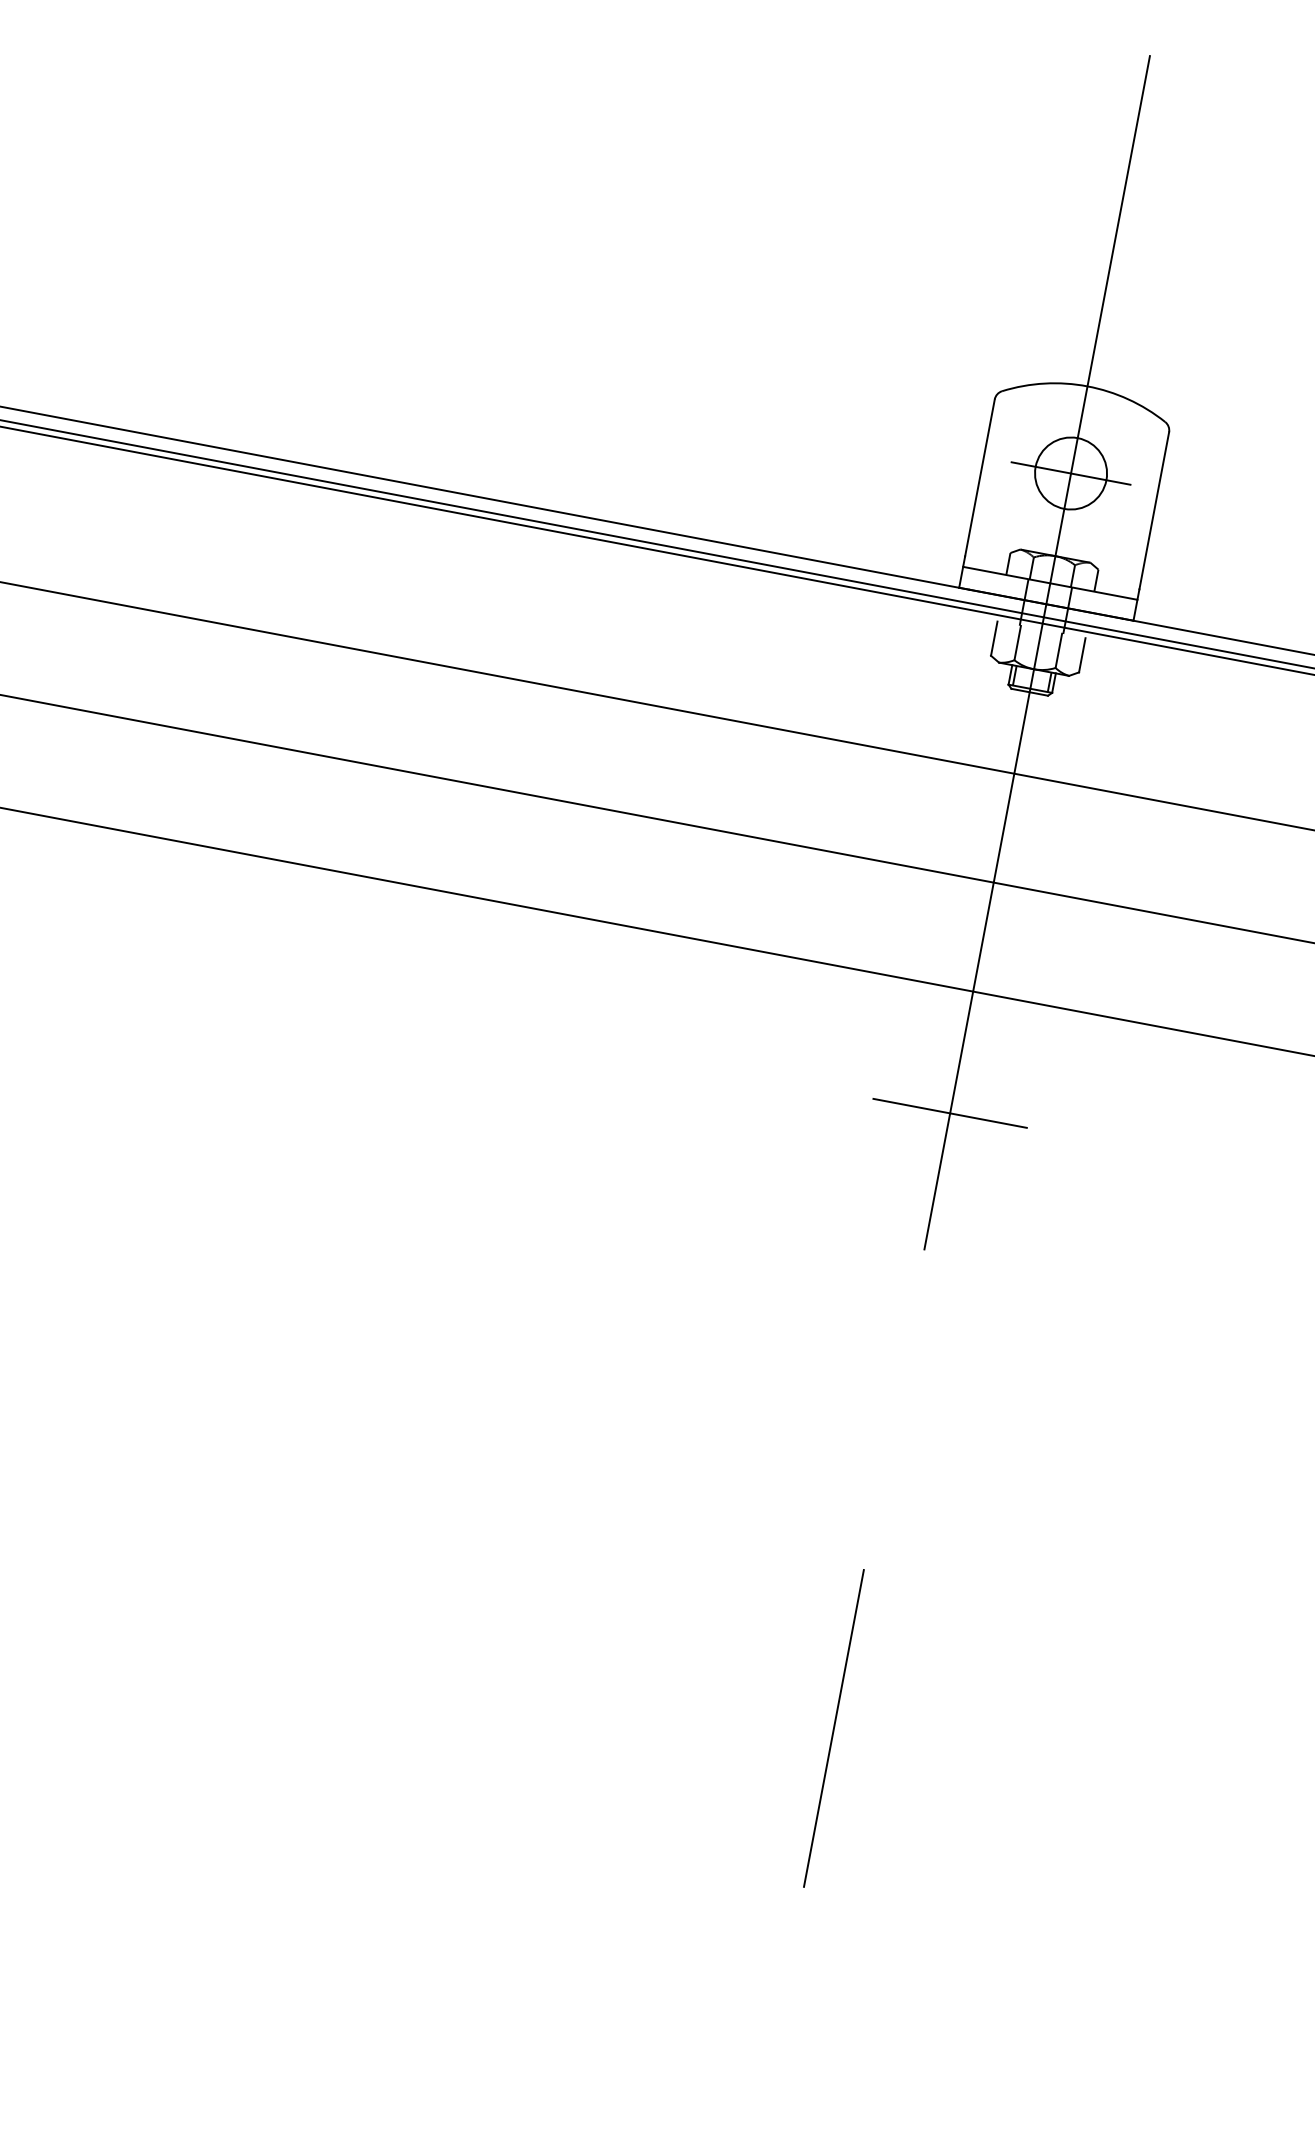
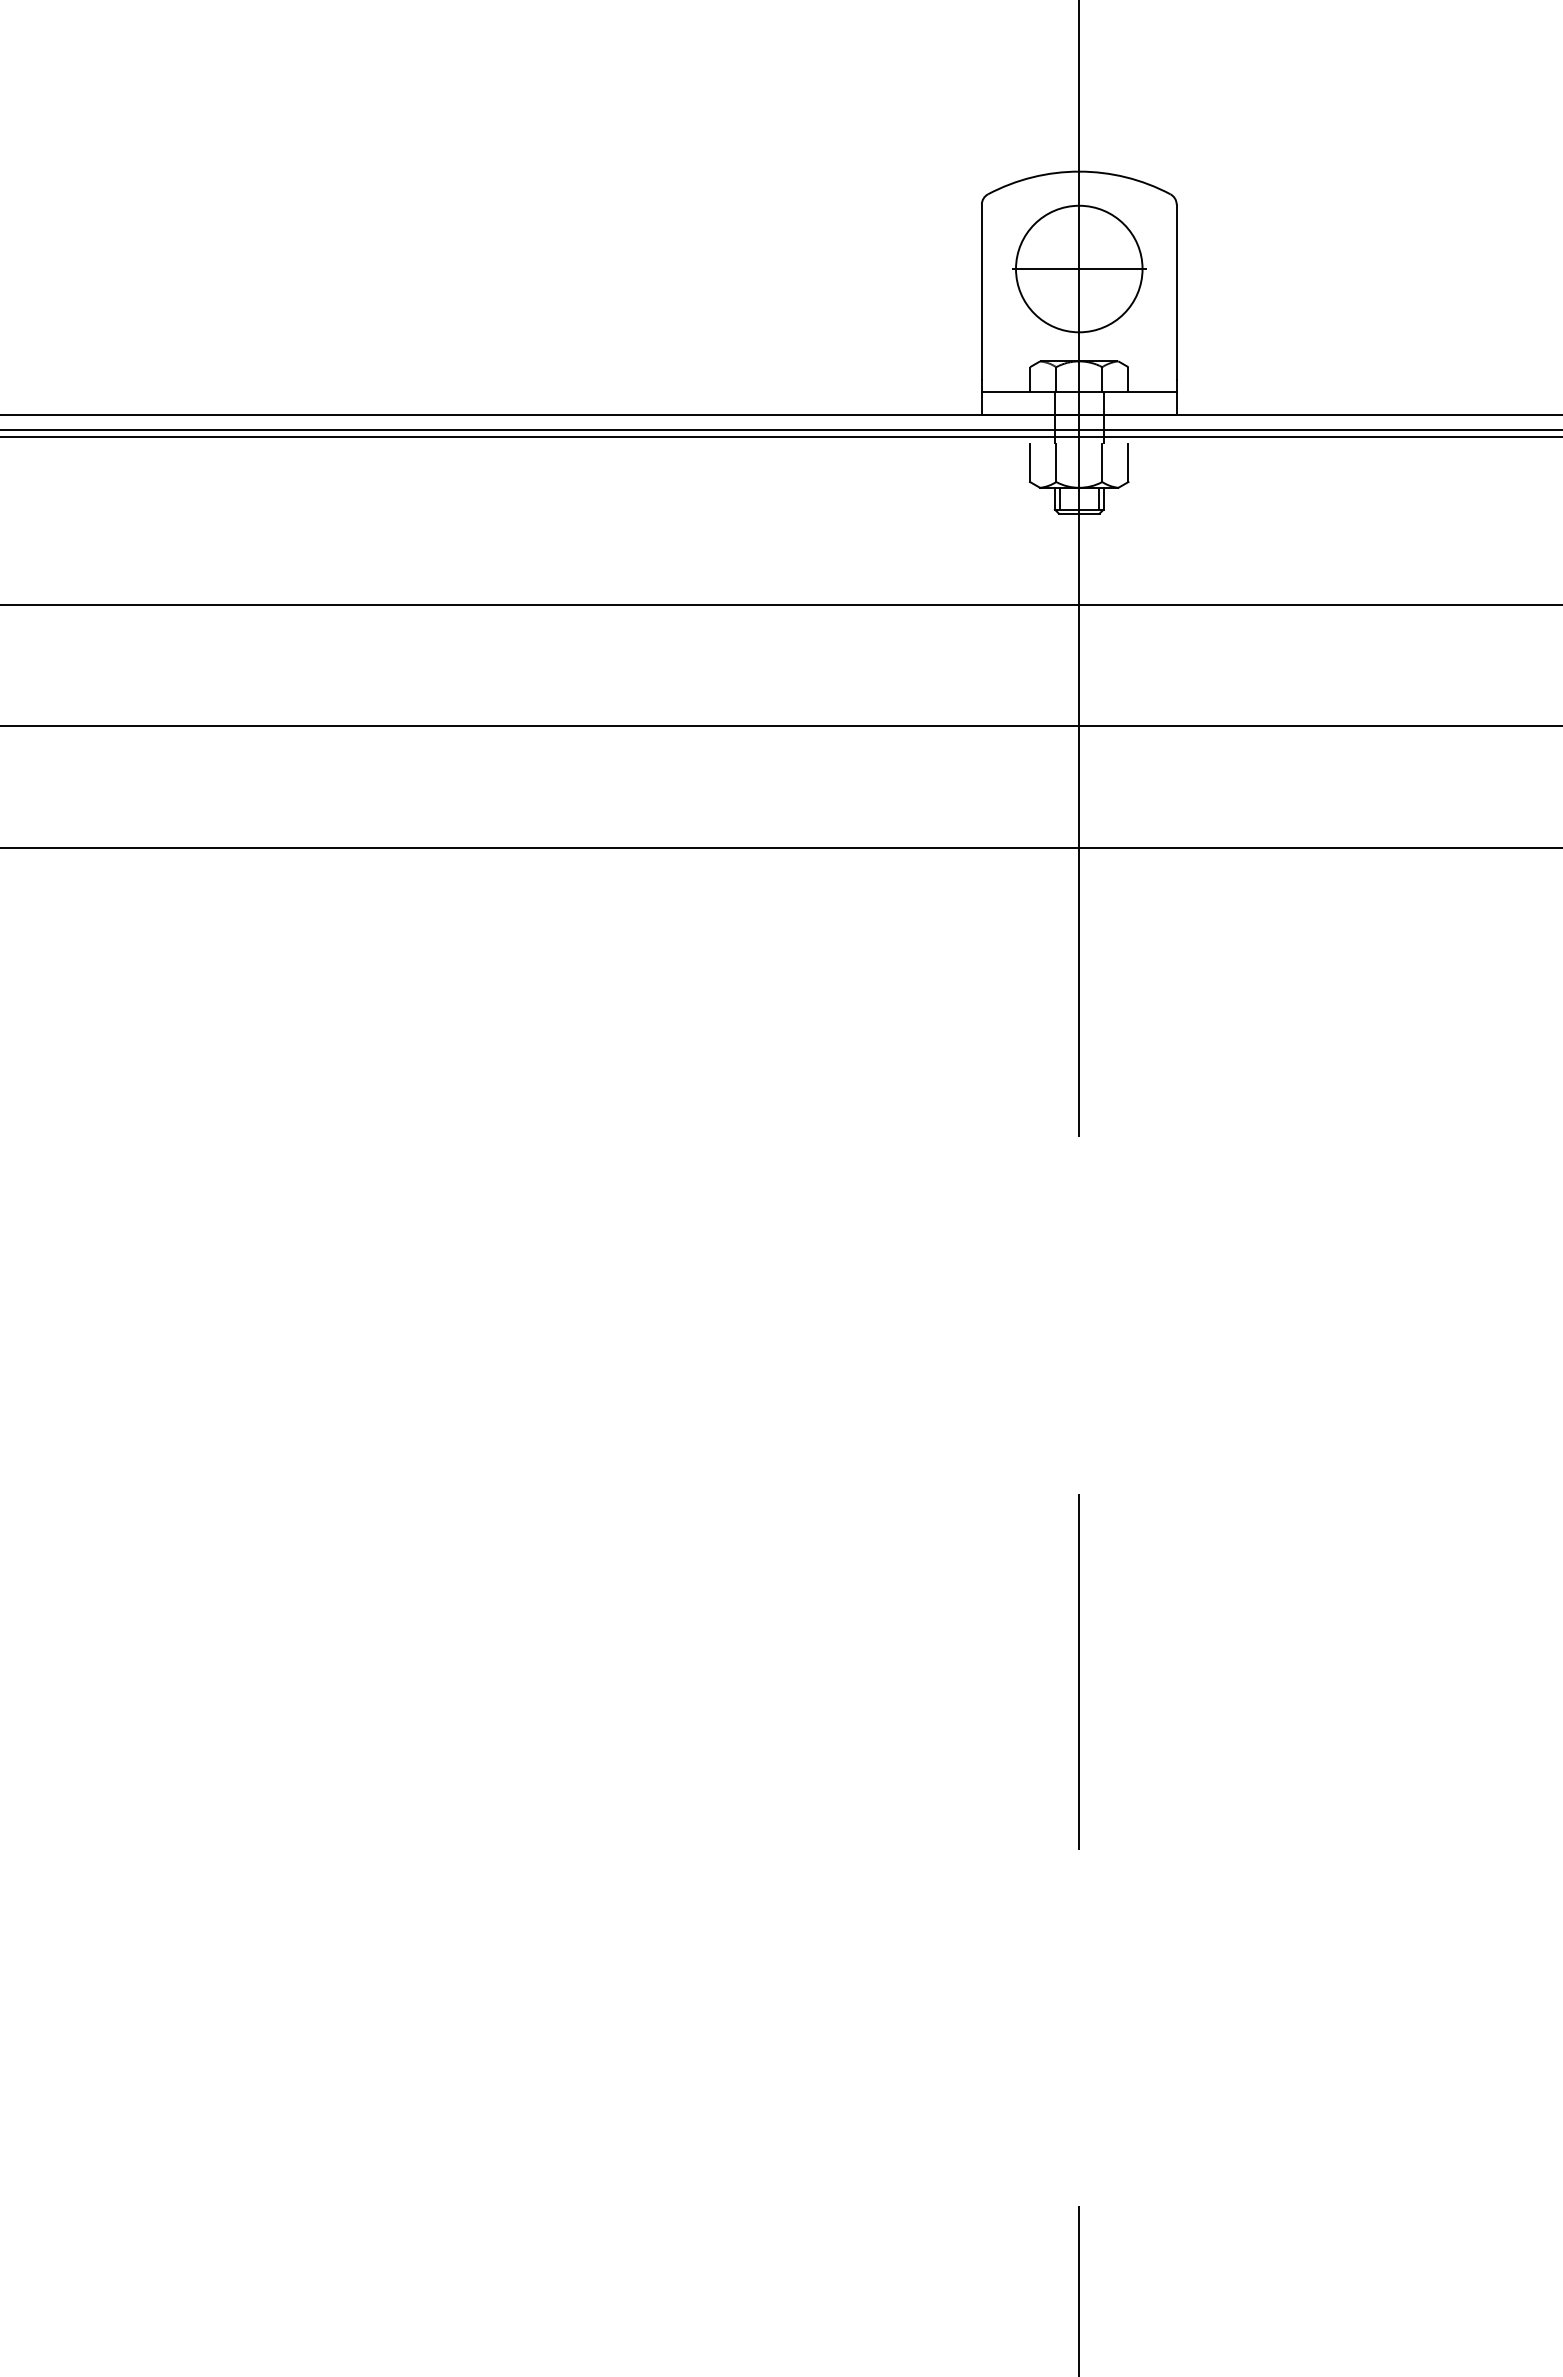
circle: (1070, 472) -> (1078, 268), size x1.6
line: (950, 1113) -> (1079, 984), removed

